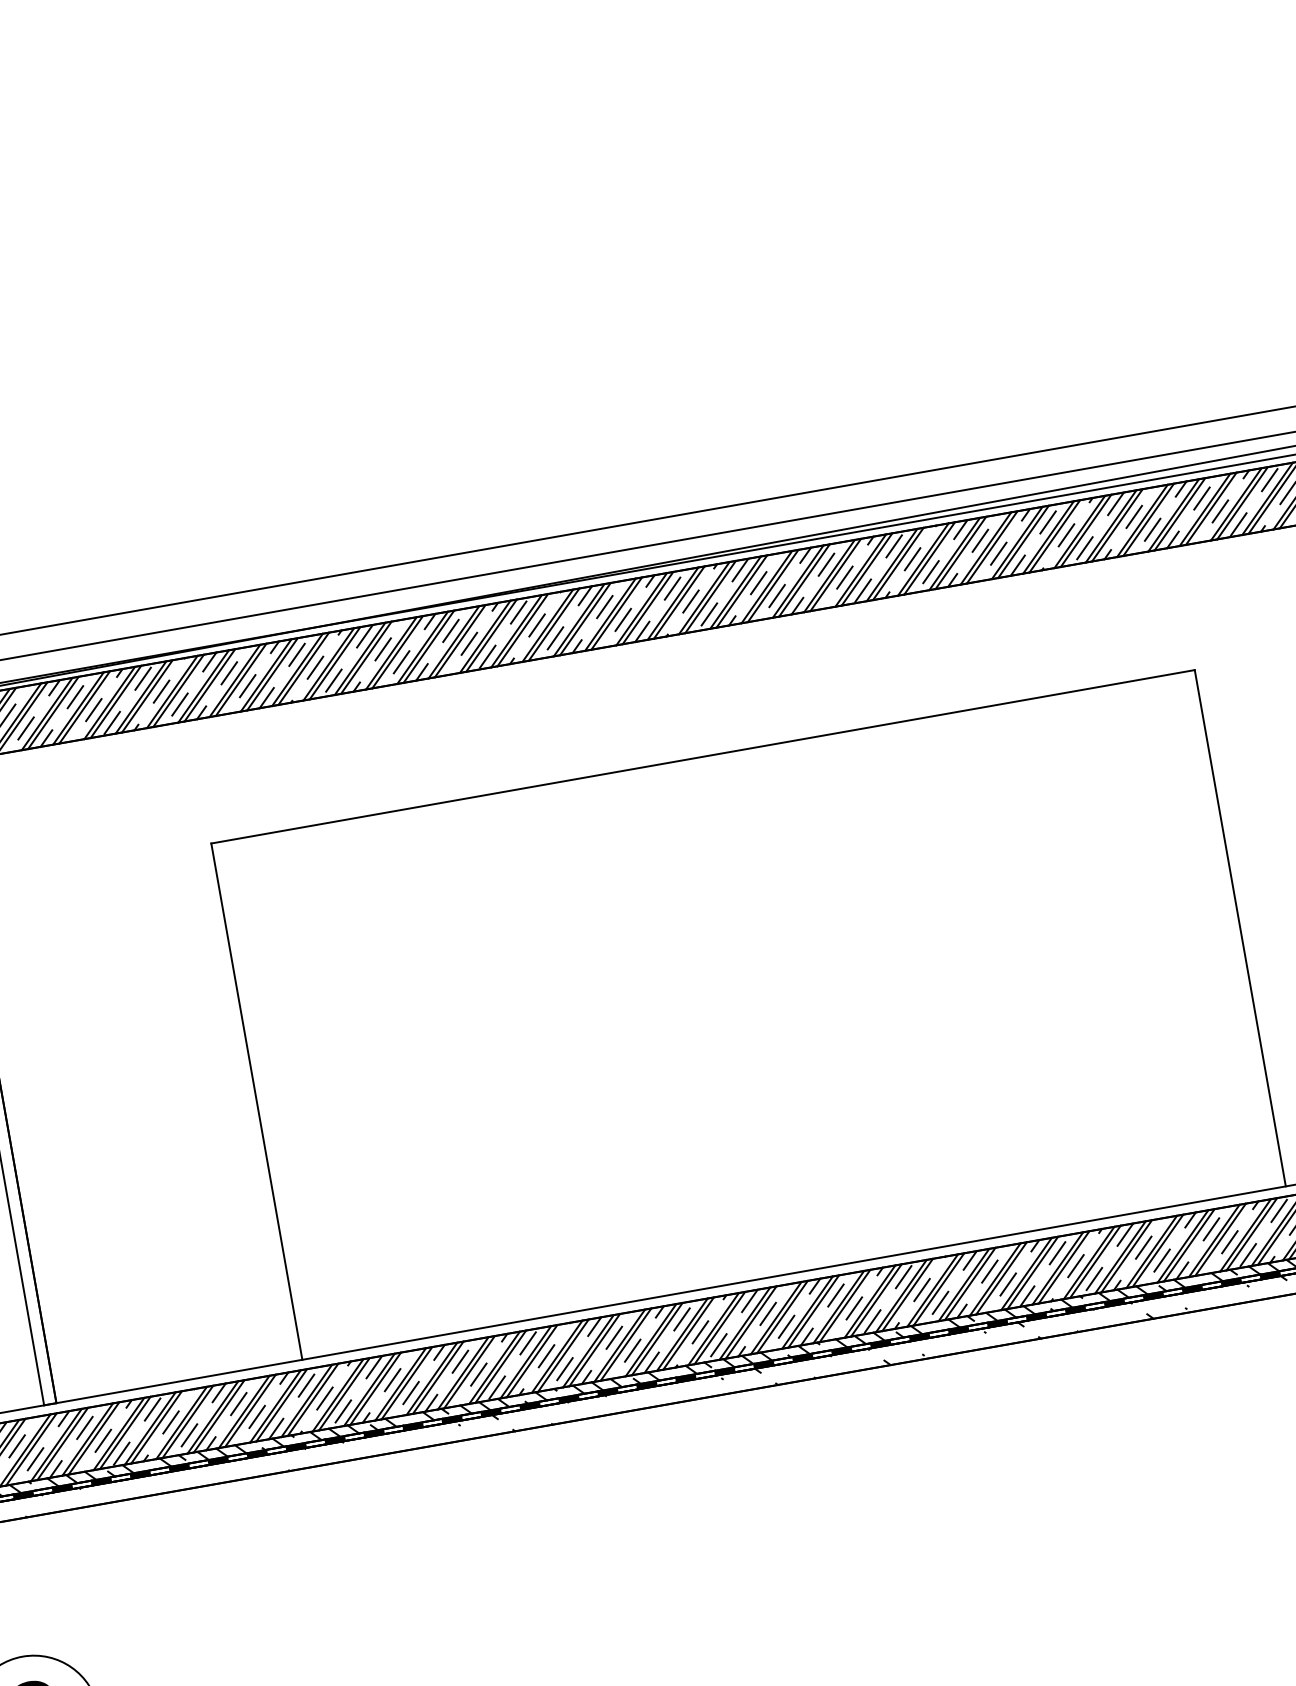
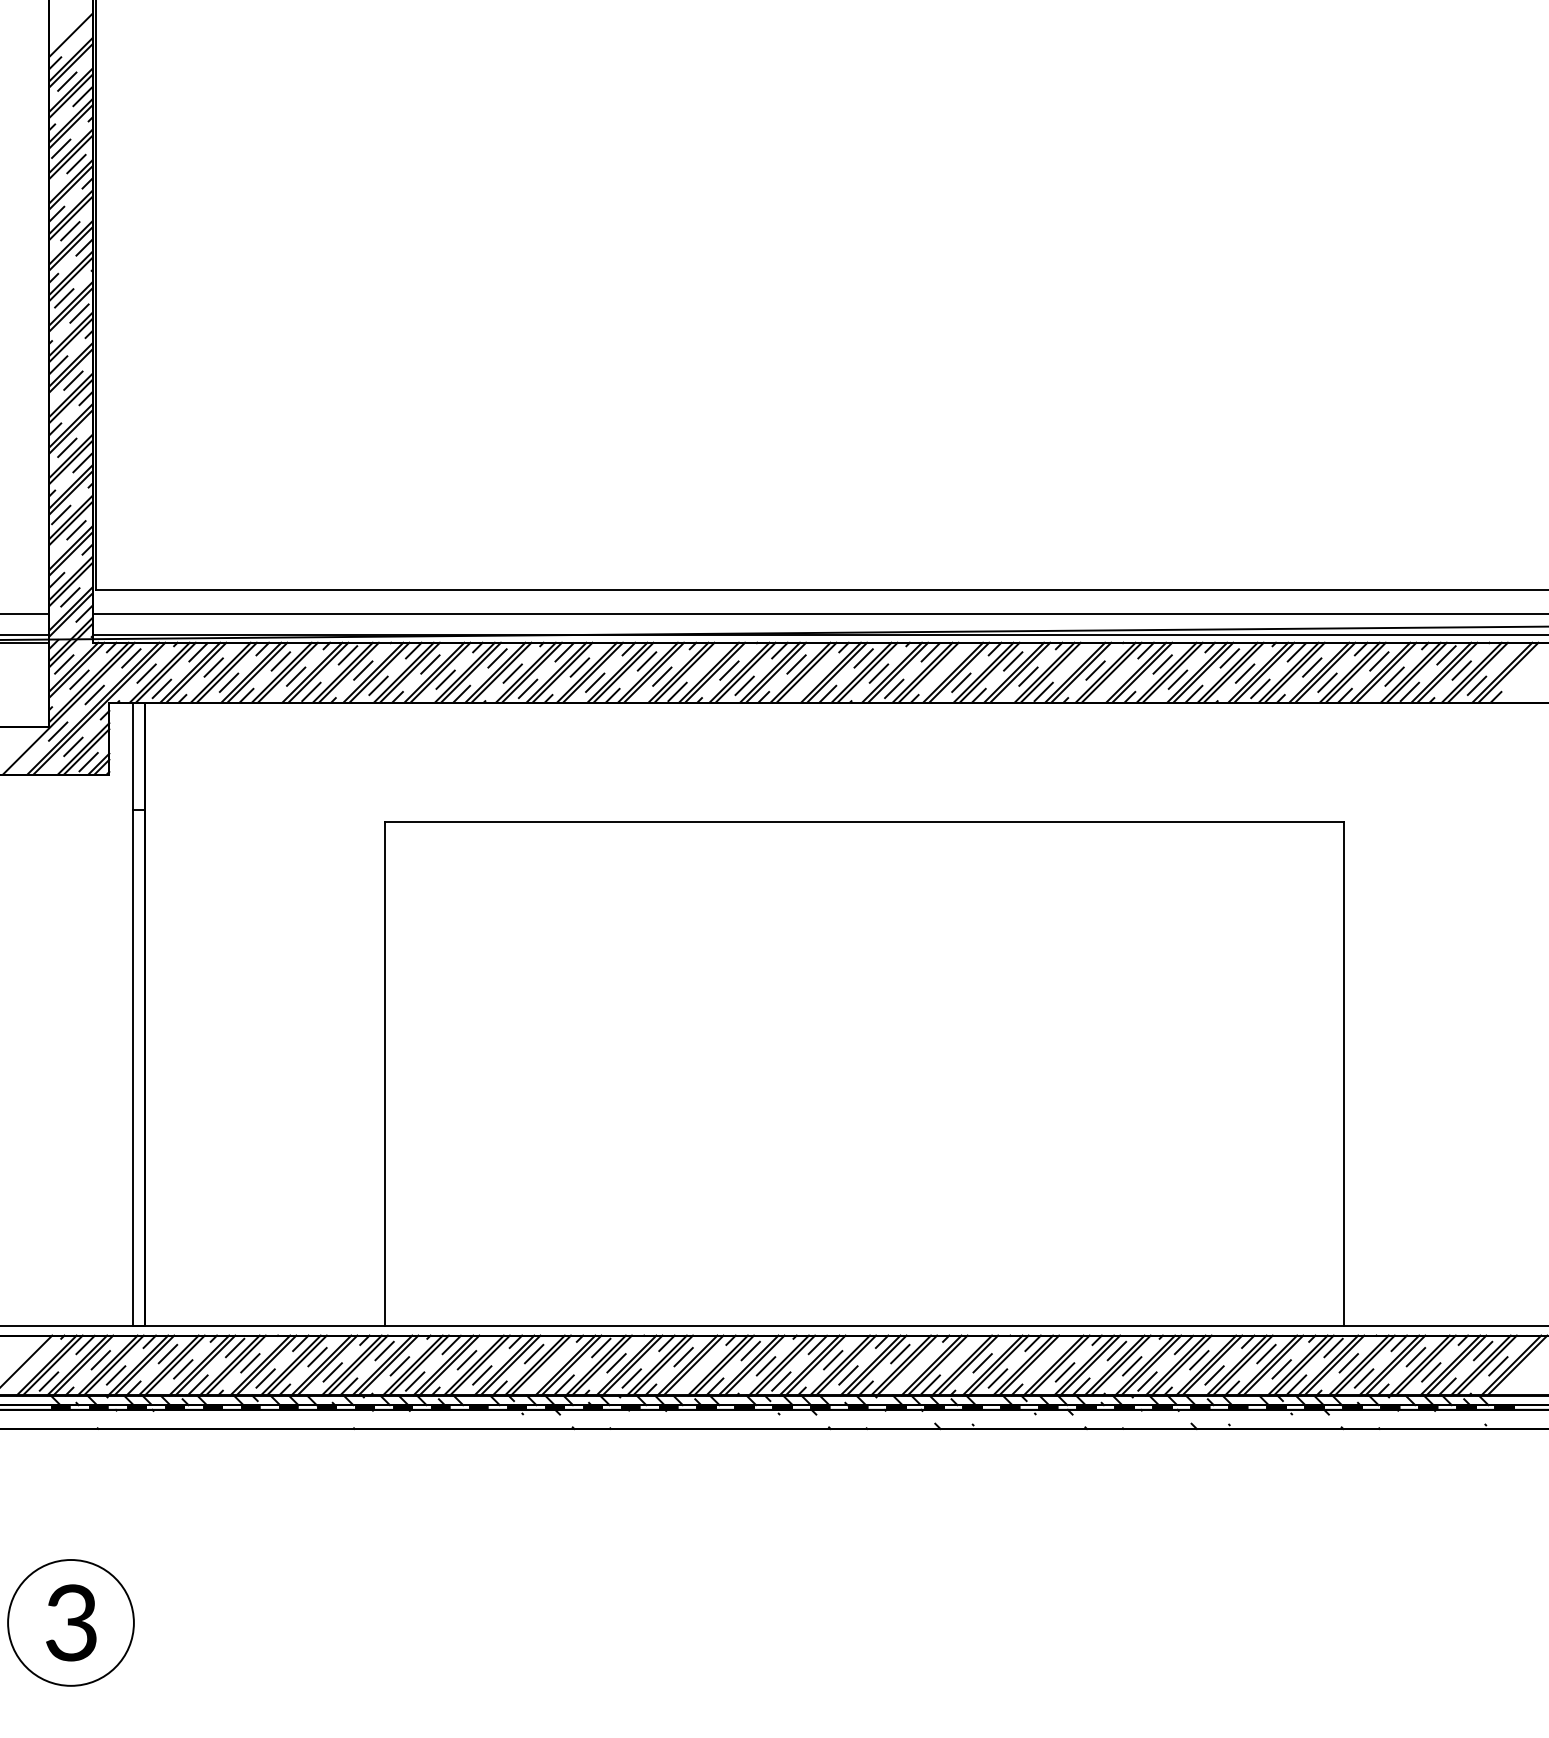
line: (894, 546) -> (1080, 655), removed
line: (930, 571) -> (1110, 685), removed
line: (758, 583) -> (945, 667), removed
line: (519, 612) -> (714, 655), removed
line: (622, 619) -> (811, 679), removed
line: (989, 1272) -> (1049, 1357), removed
line: (903, 1276) -> (967, 1347), removed
line: (854, 1308) -> (915, 1369), removed
line: (632, 1350) -> (698, 1372), removed
line: (478, 1374) -> (549, 1369), removed

